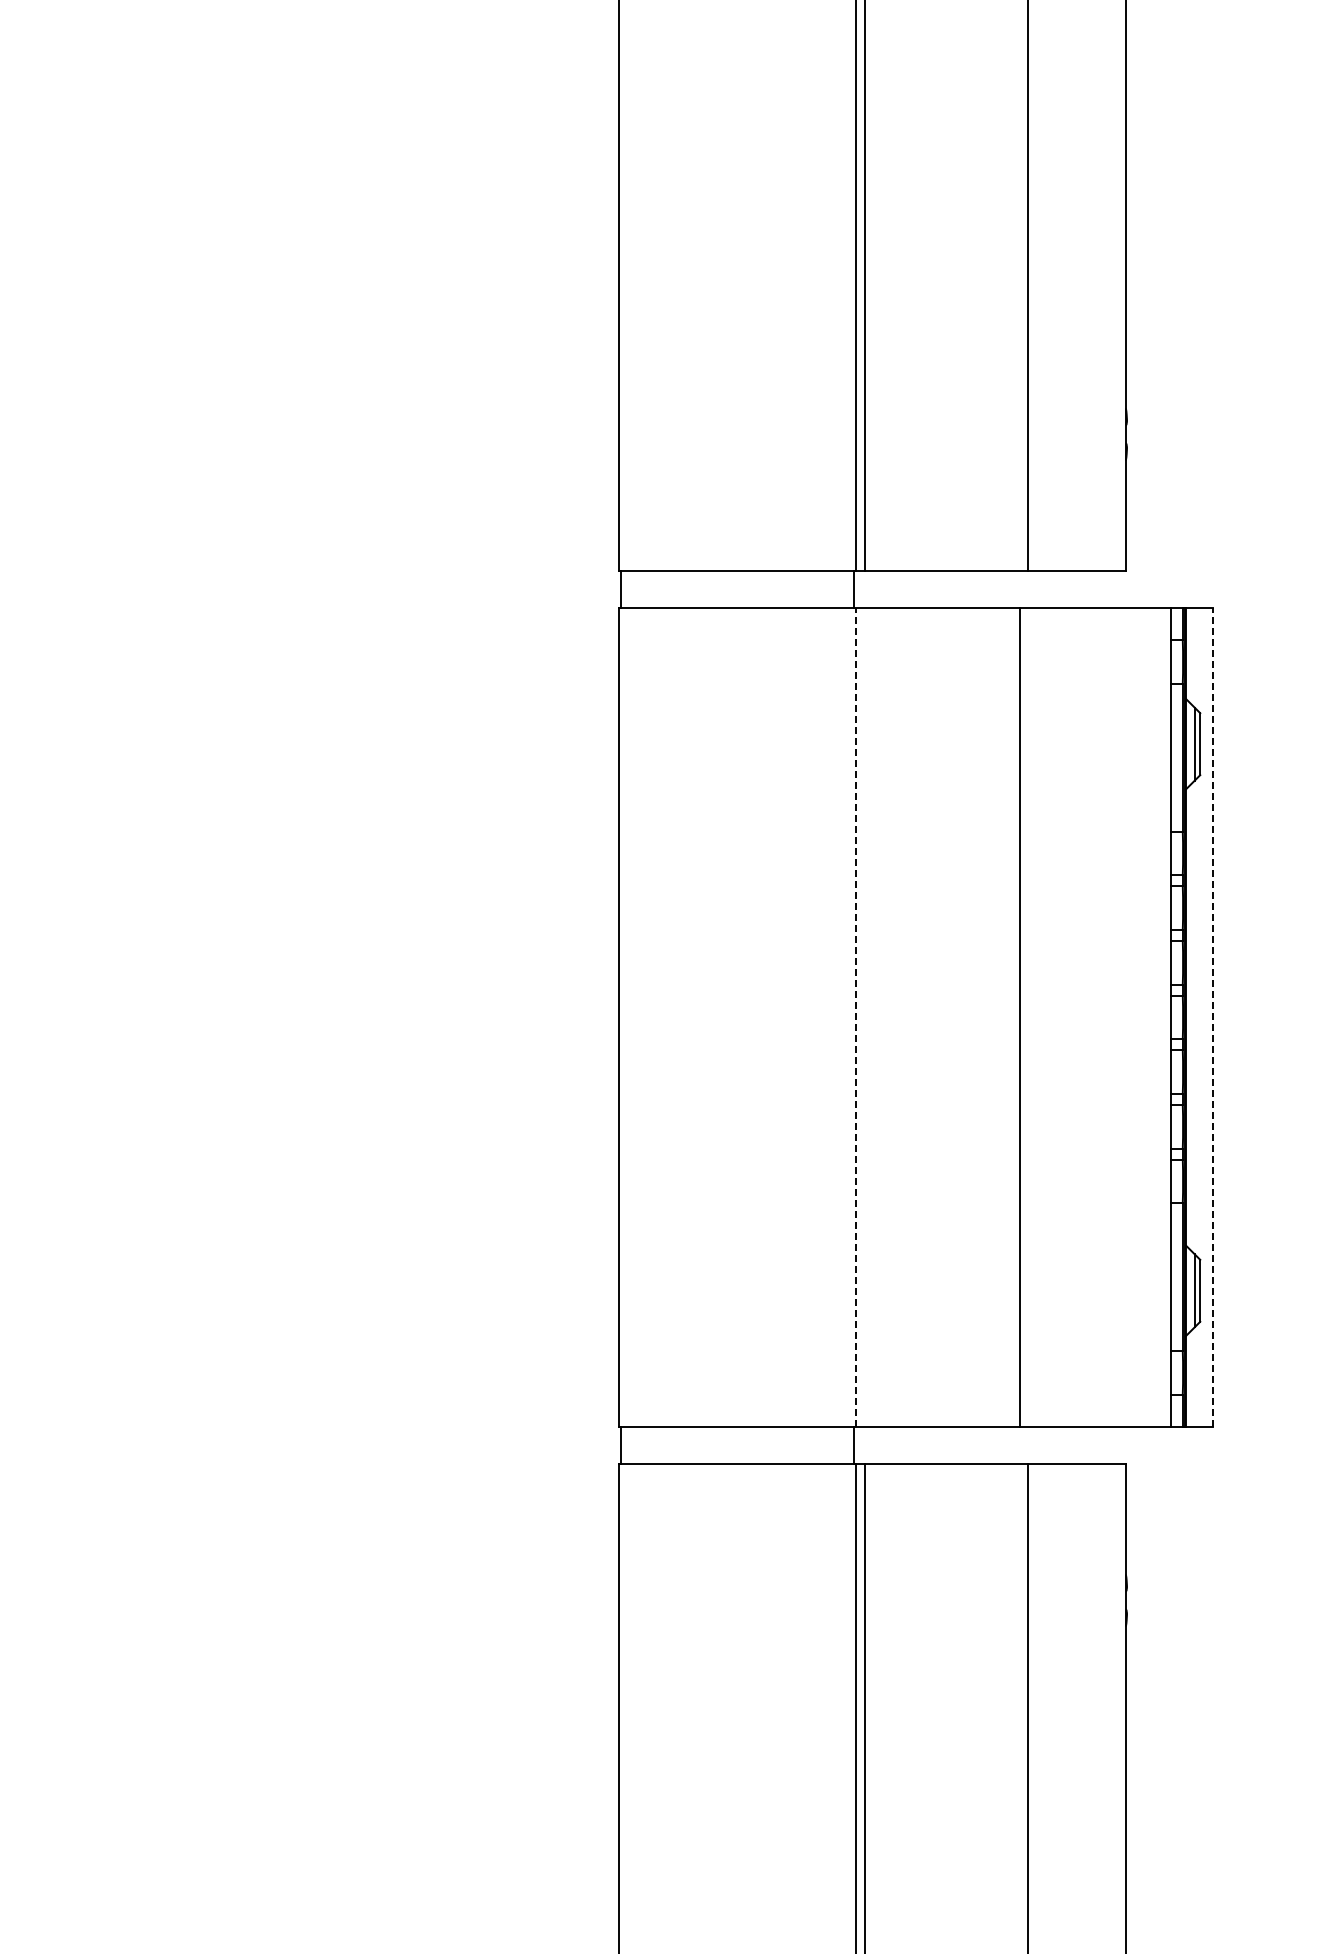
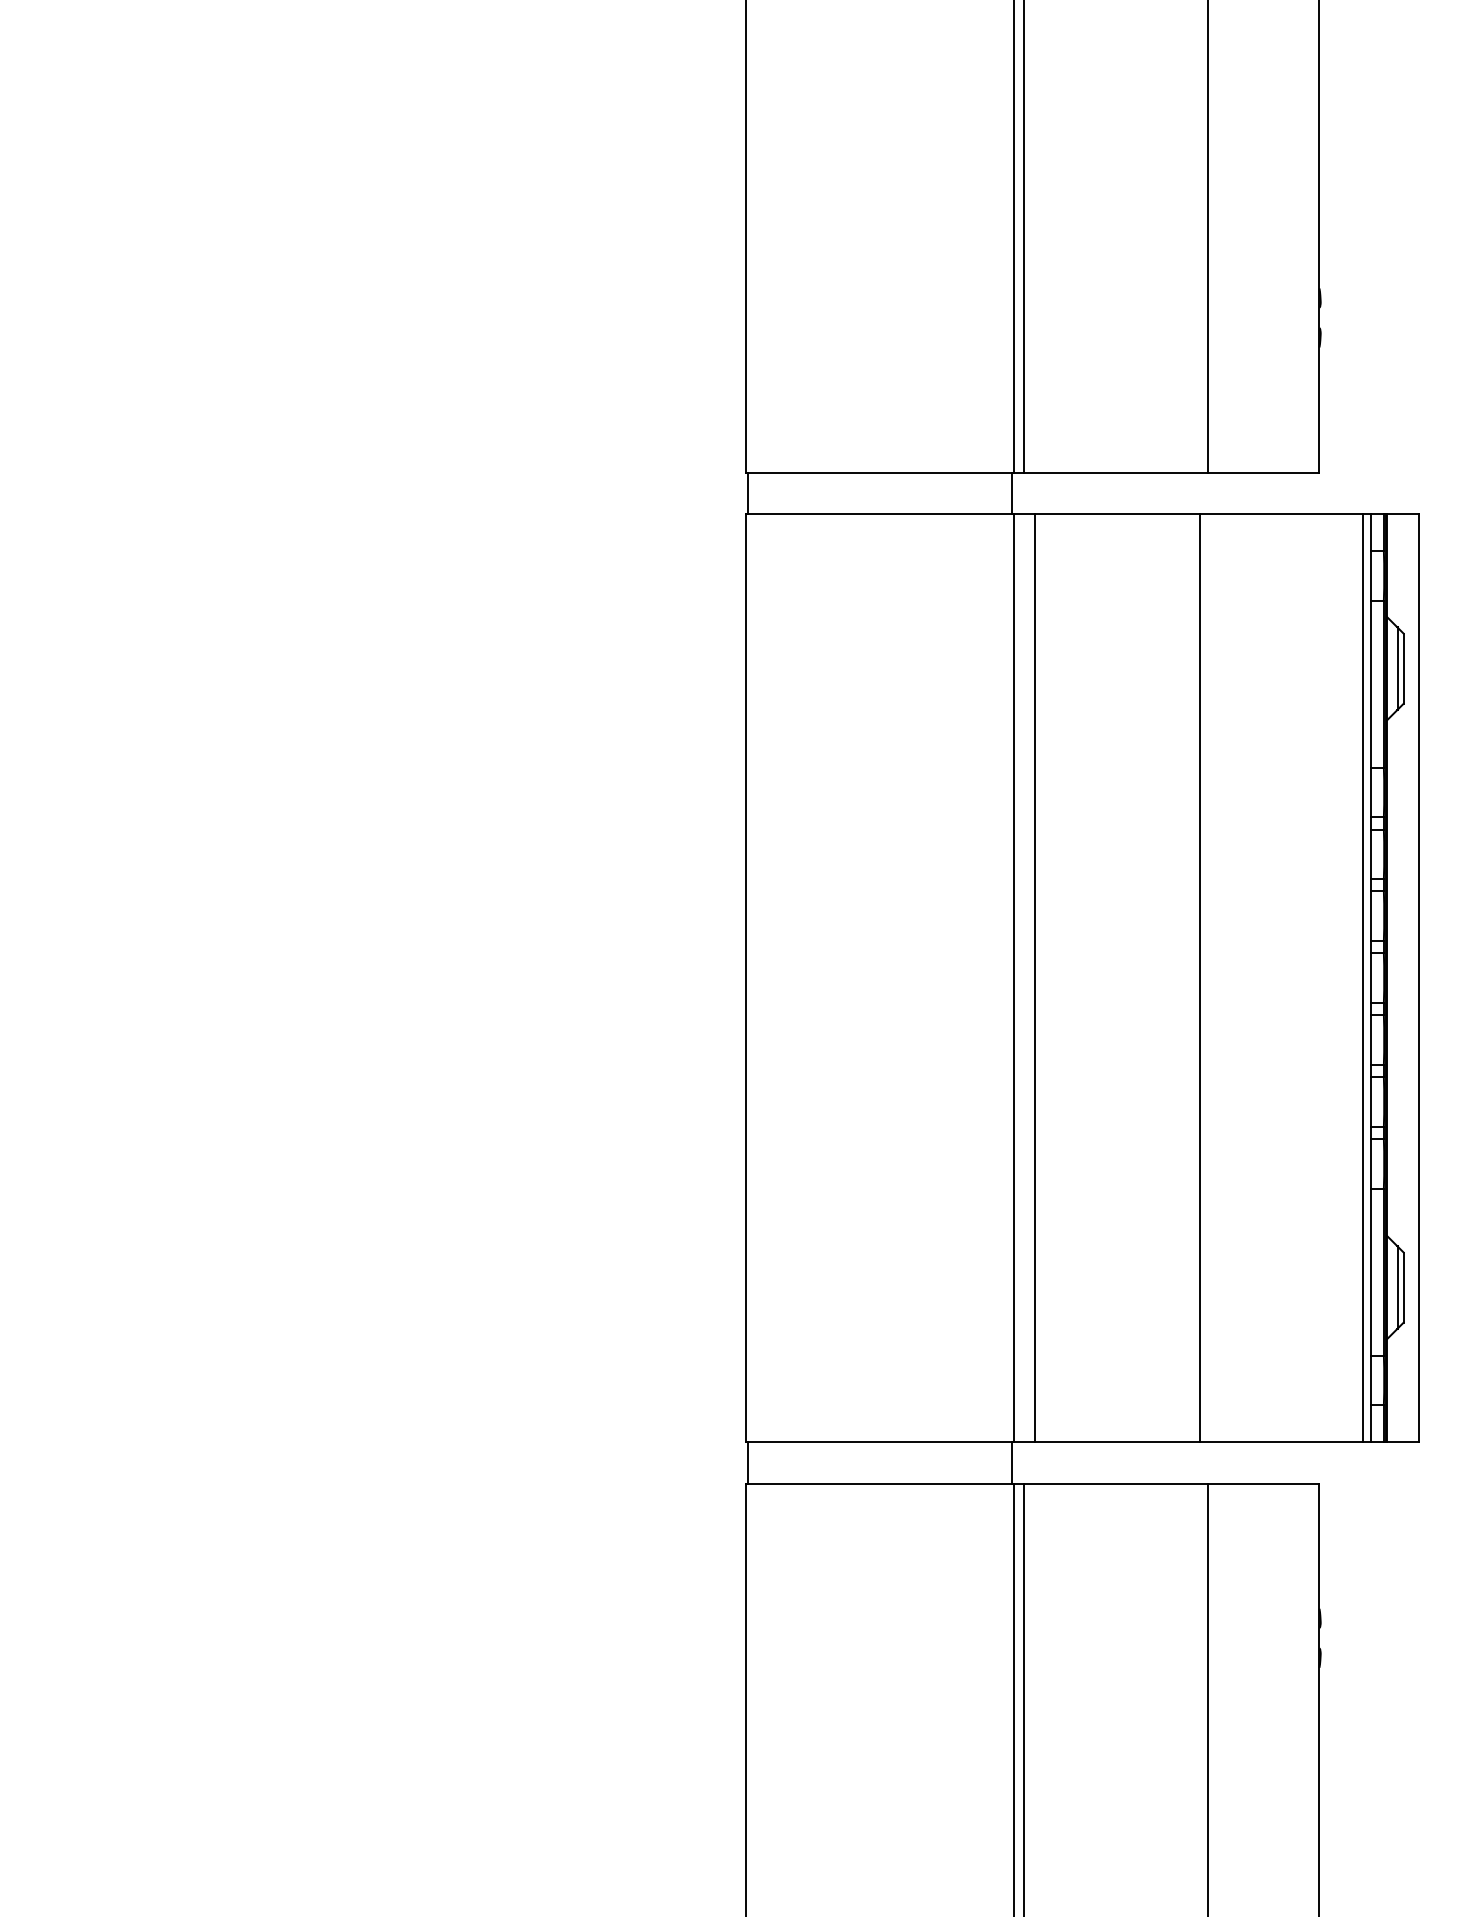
line: (856, 1017) -> (1014, 978), dashed -> solid
line: (874, 1017) -> (1034, 978), added
line: (1163, 1017) -> (1362, 978), added
line: (1213, 1017) -> (1418, 978), dashed -> solid

